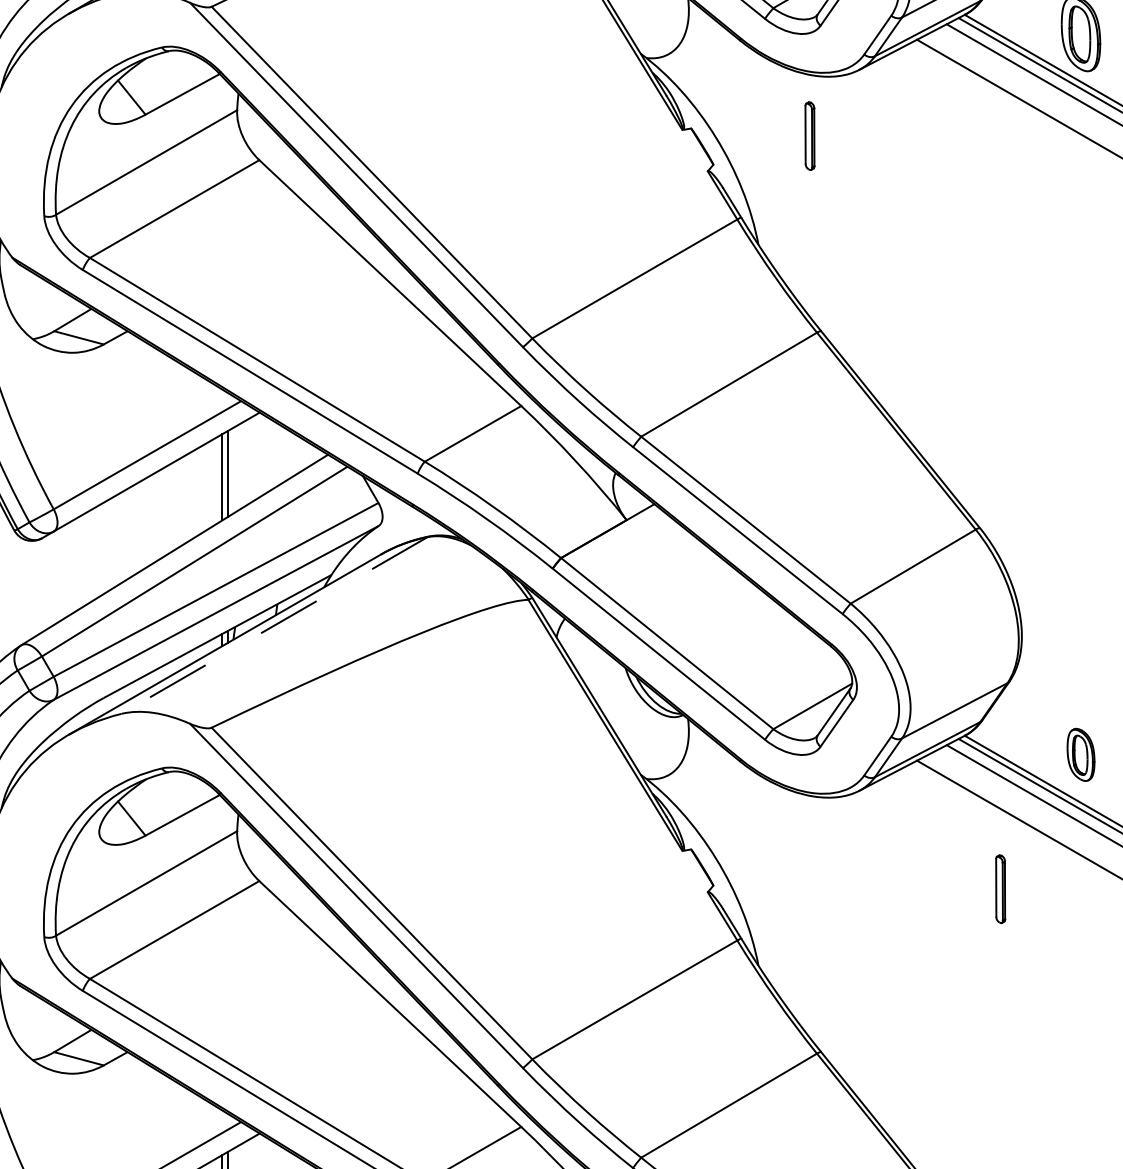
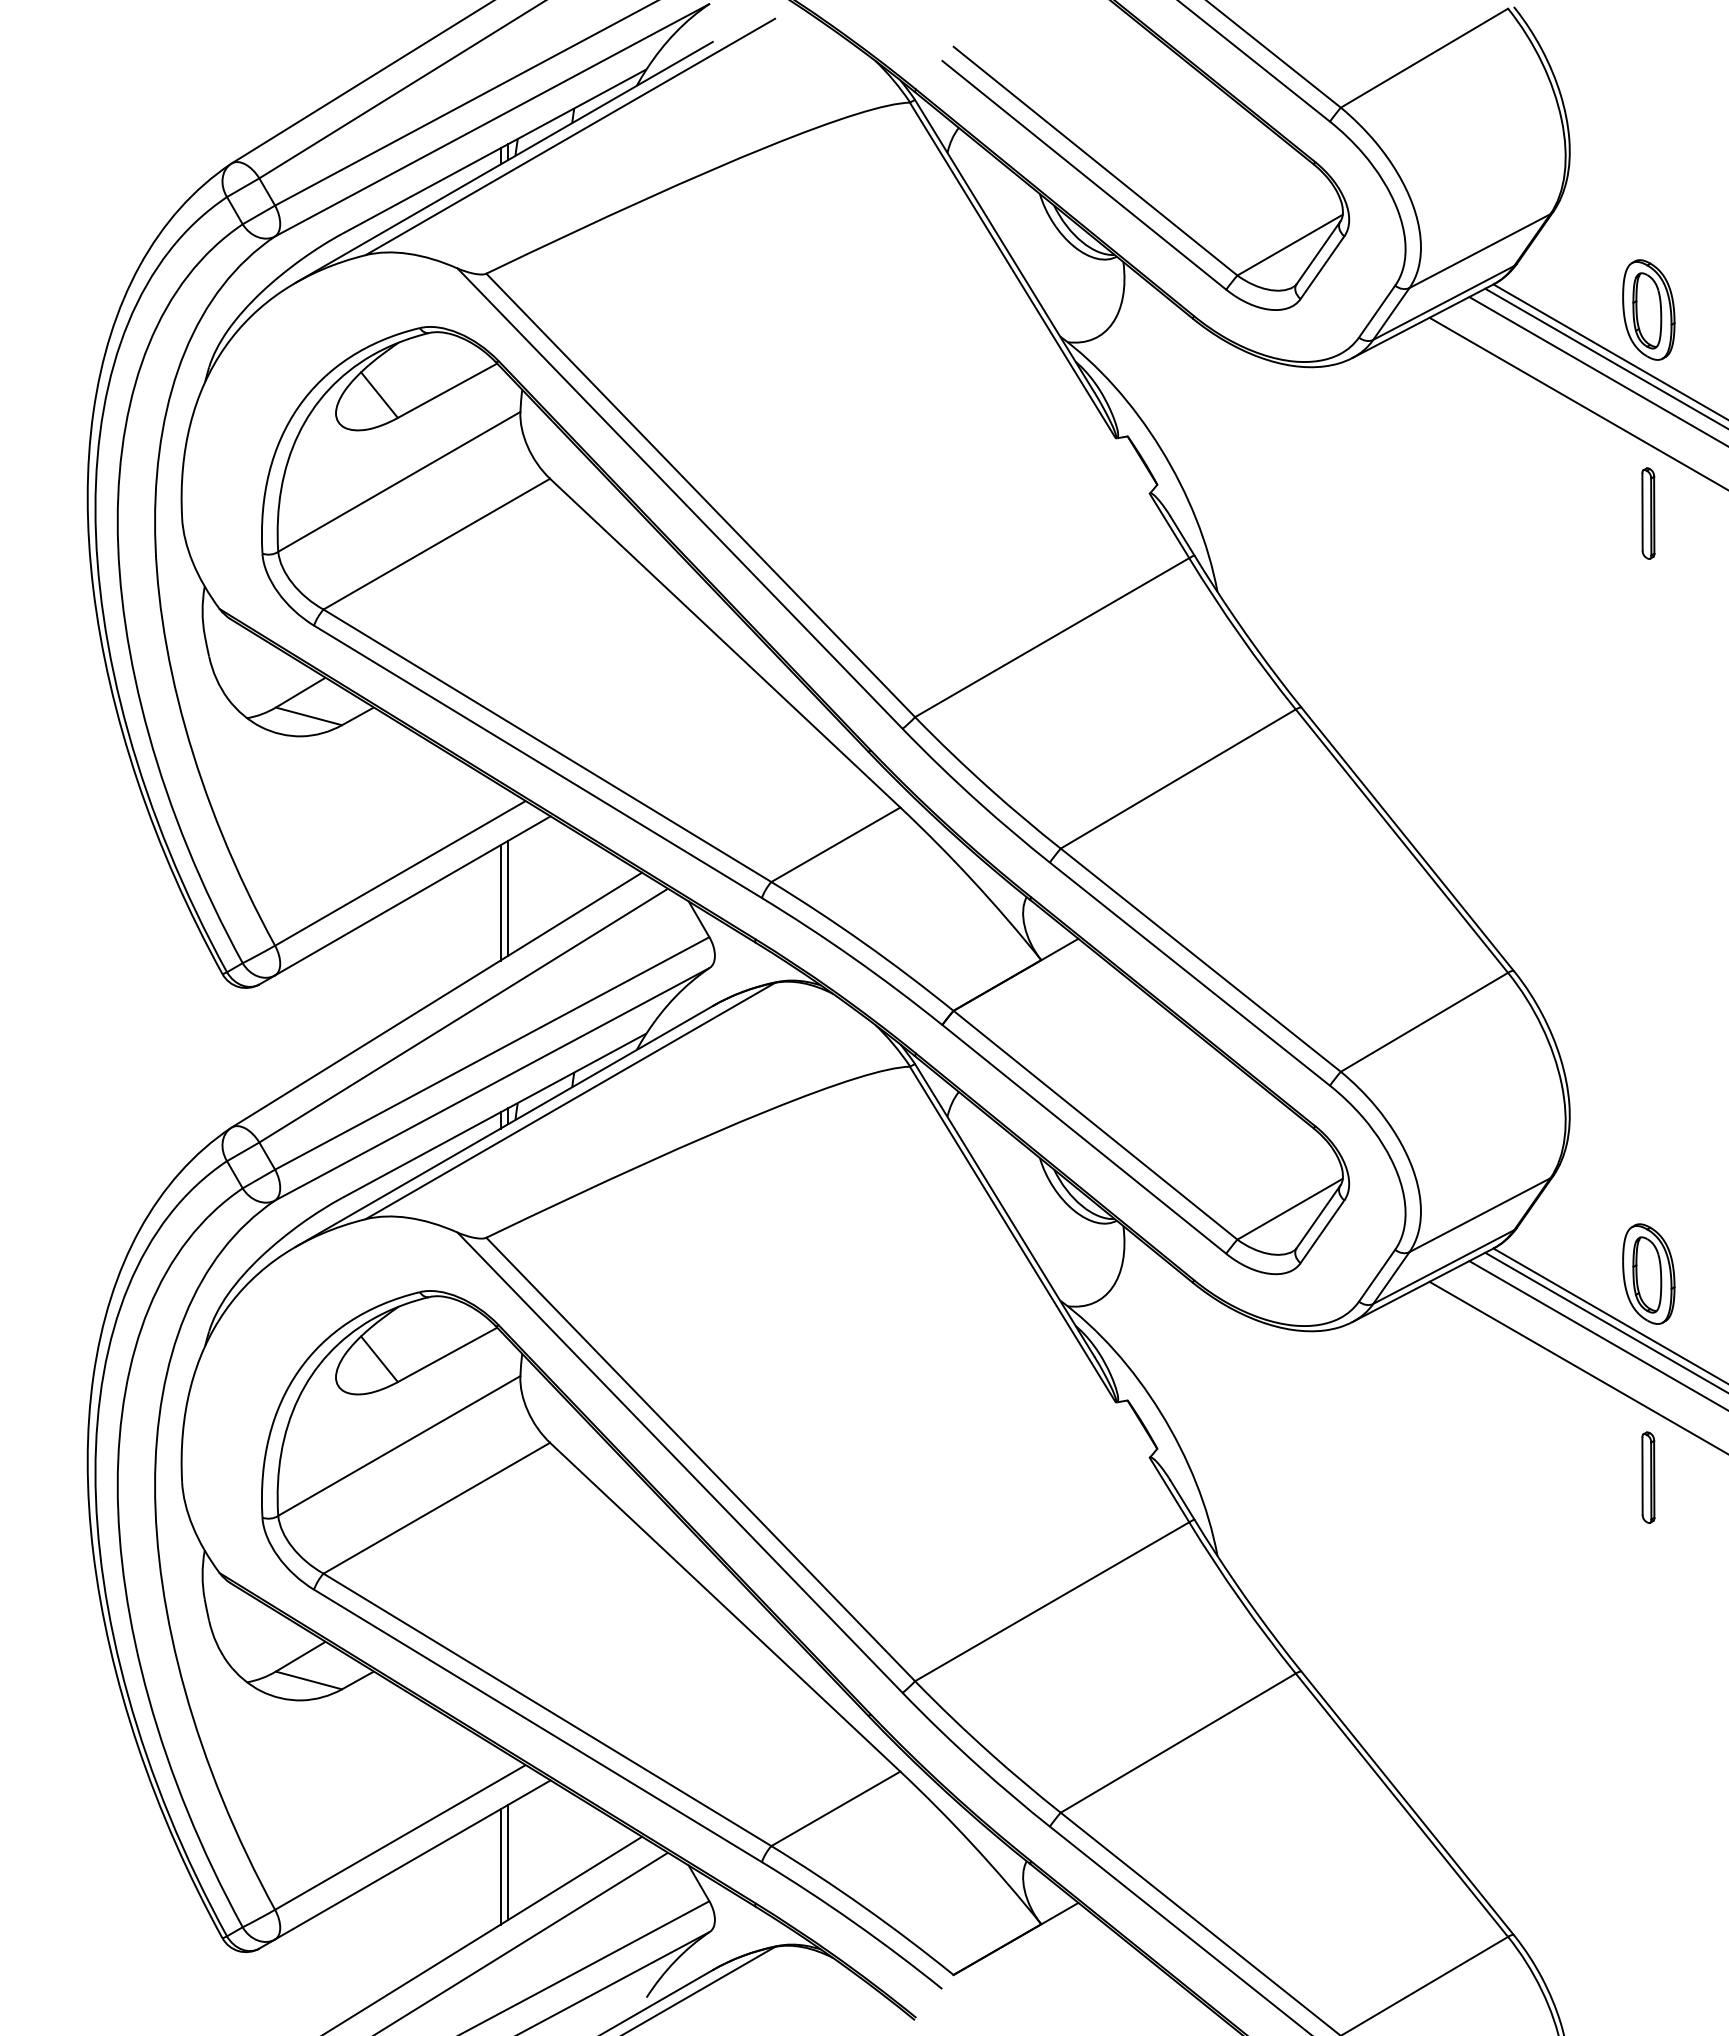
part: (810, 136) -> (1648, 513), moved
line: (273, 625) -> (569, 1101), dashed -> solid
part: (1080, 754) -> (1648, 1273), size x1.43
part: (1000, 889) -> (1648, 1477), moved

